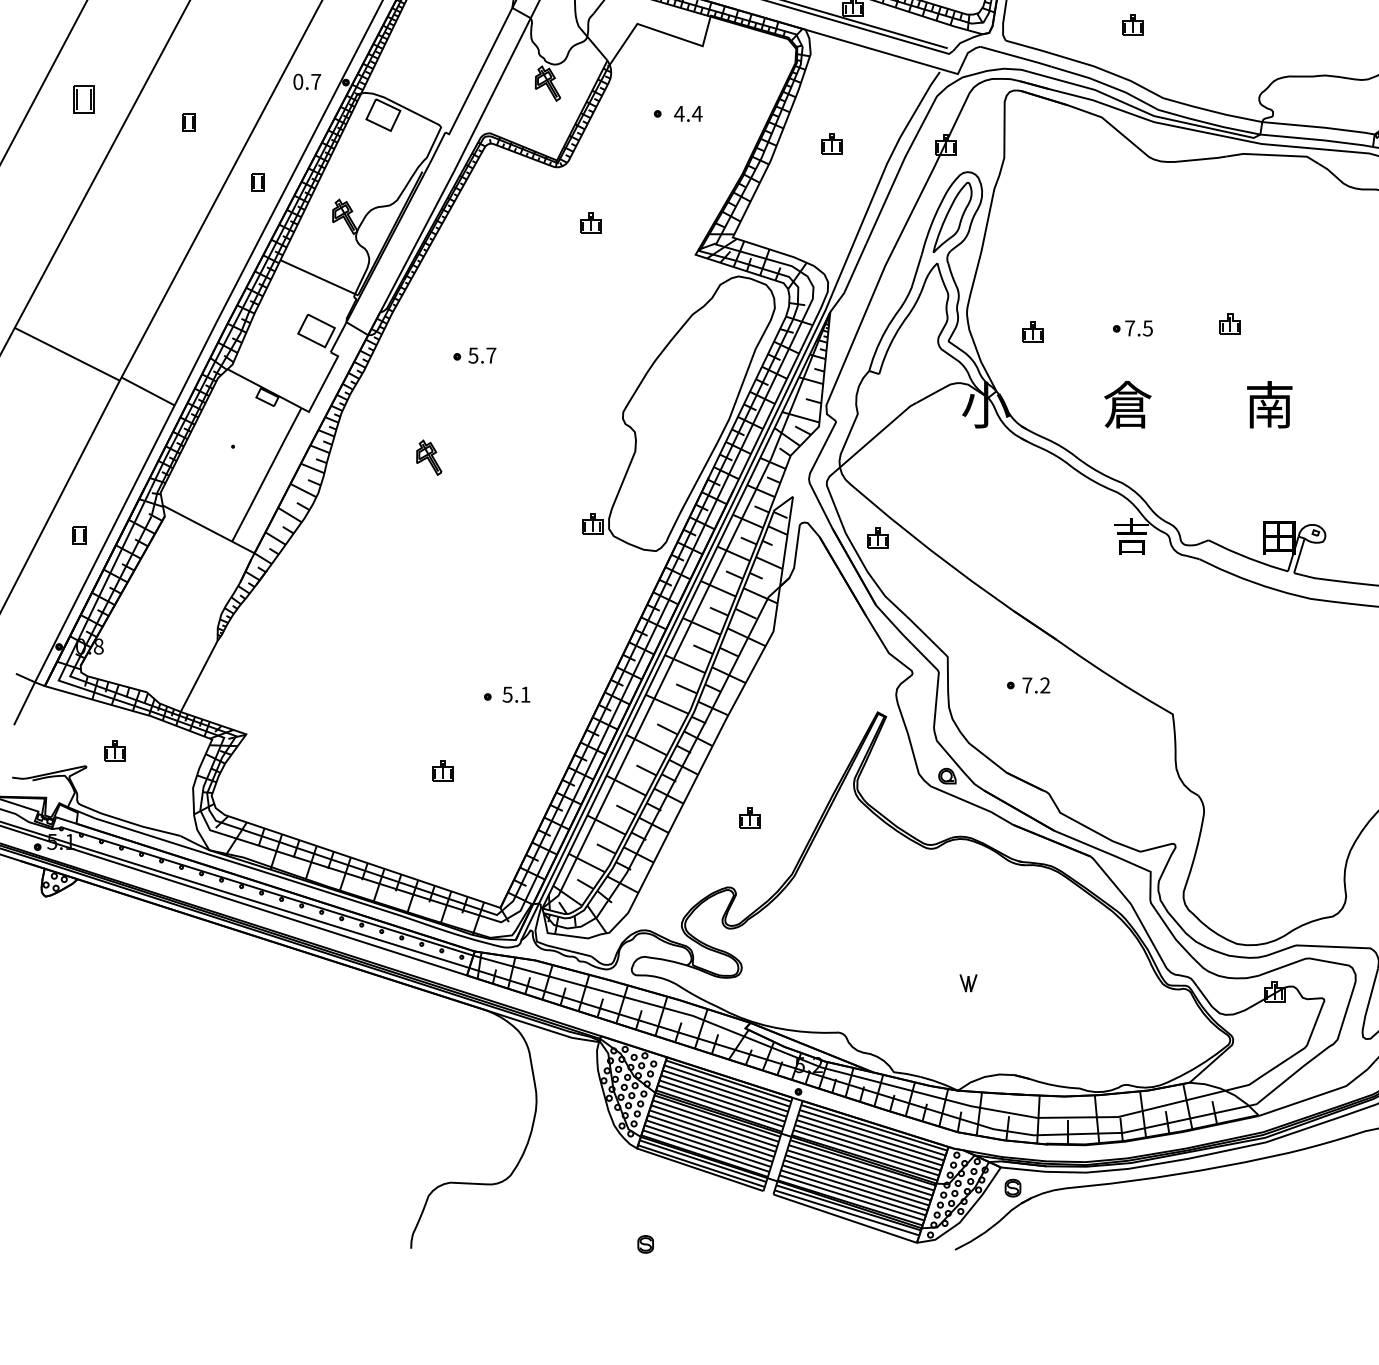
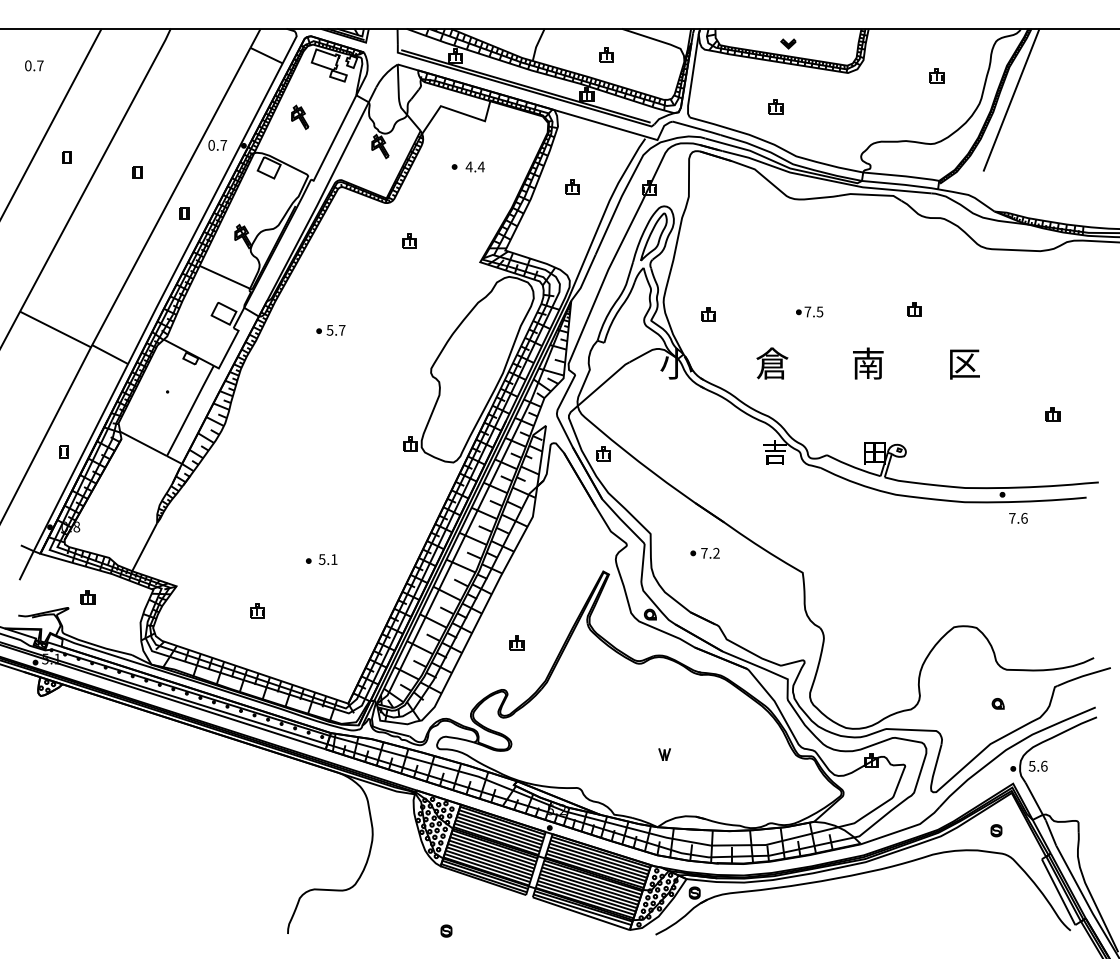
part: (83, 99) -> (66, 157), size x0.62
part: (1230, 324) -> (914, 309), moved
part: (1132, 327) -> (809, 311), moved
part: (429, 457) -> (300, 117), moved
part: (506, 694) -> (321, 559), moved
part: (443, 770) -> (257, 610), moved

